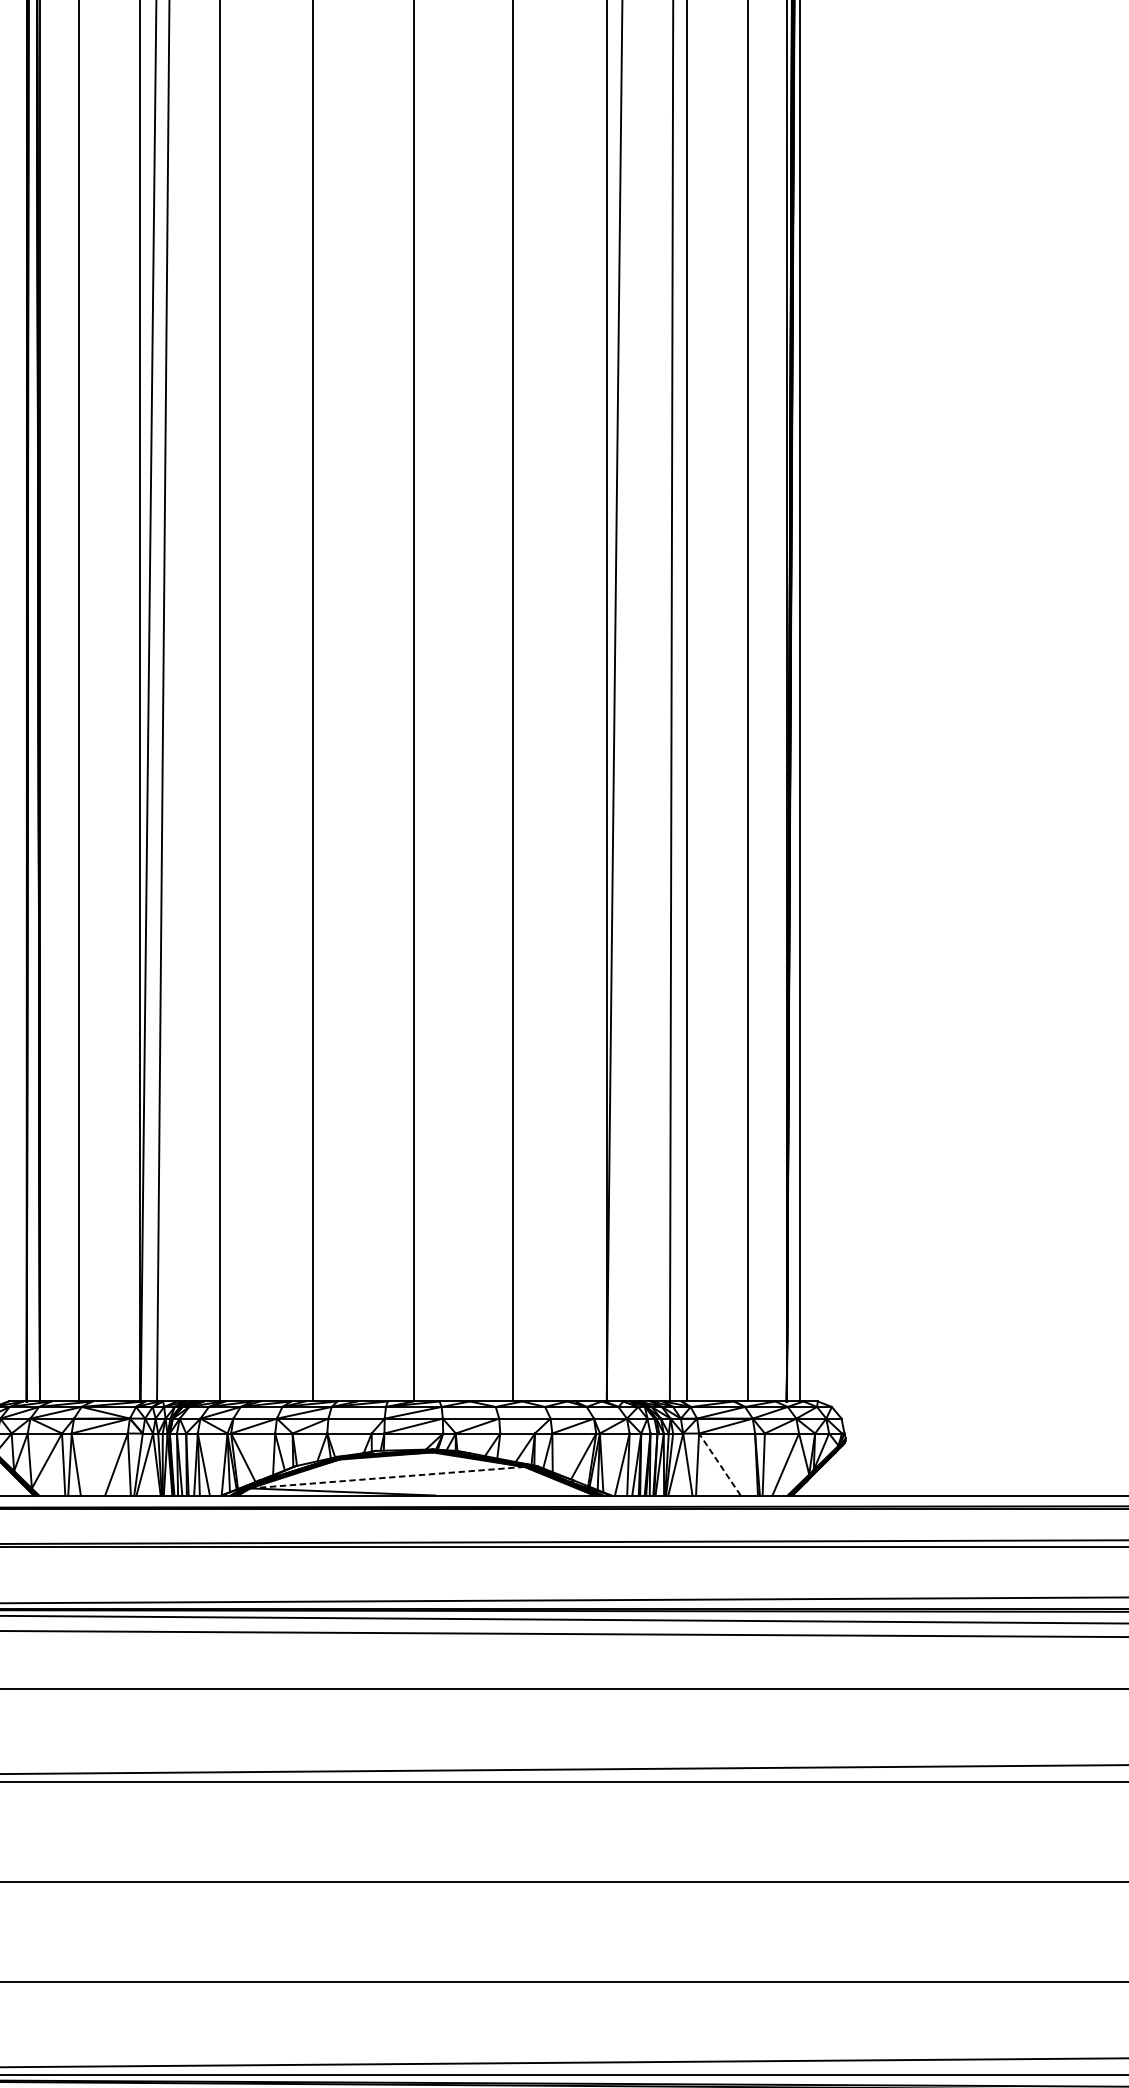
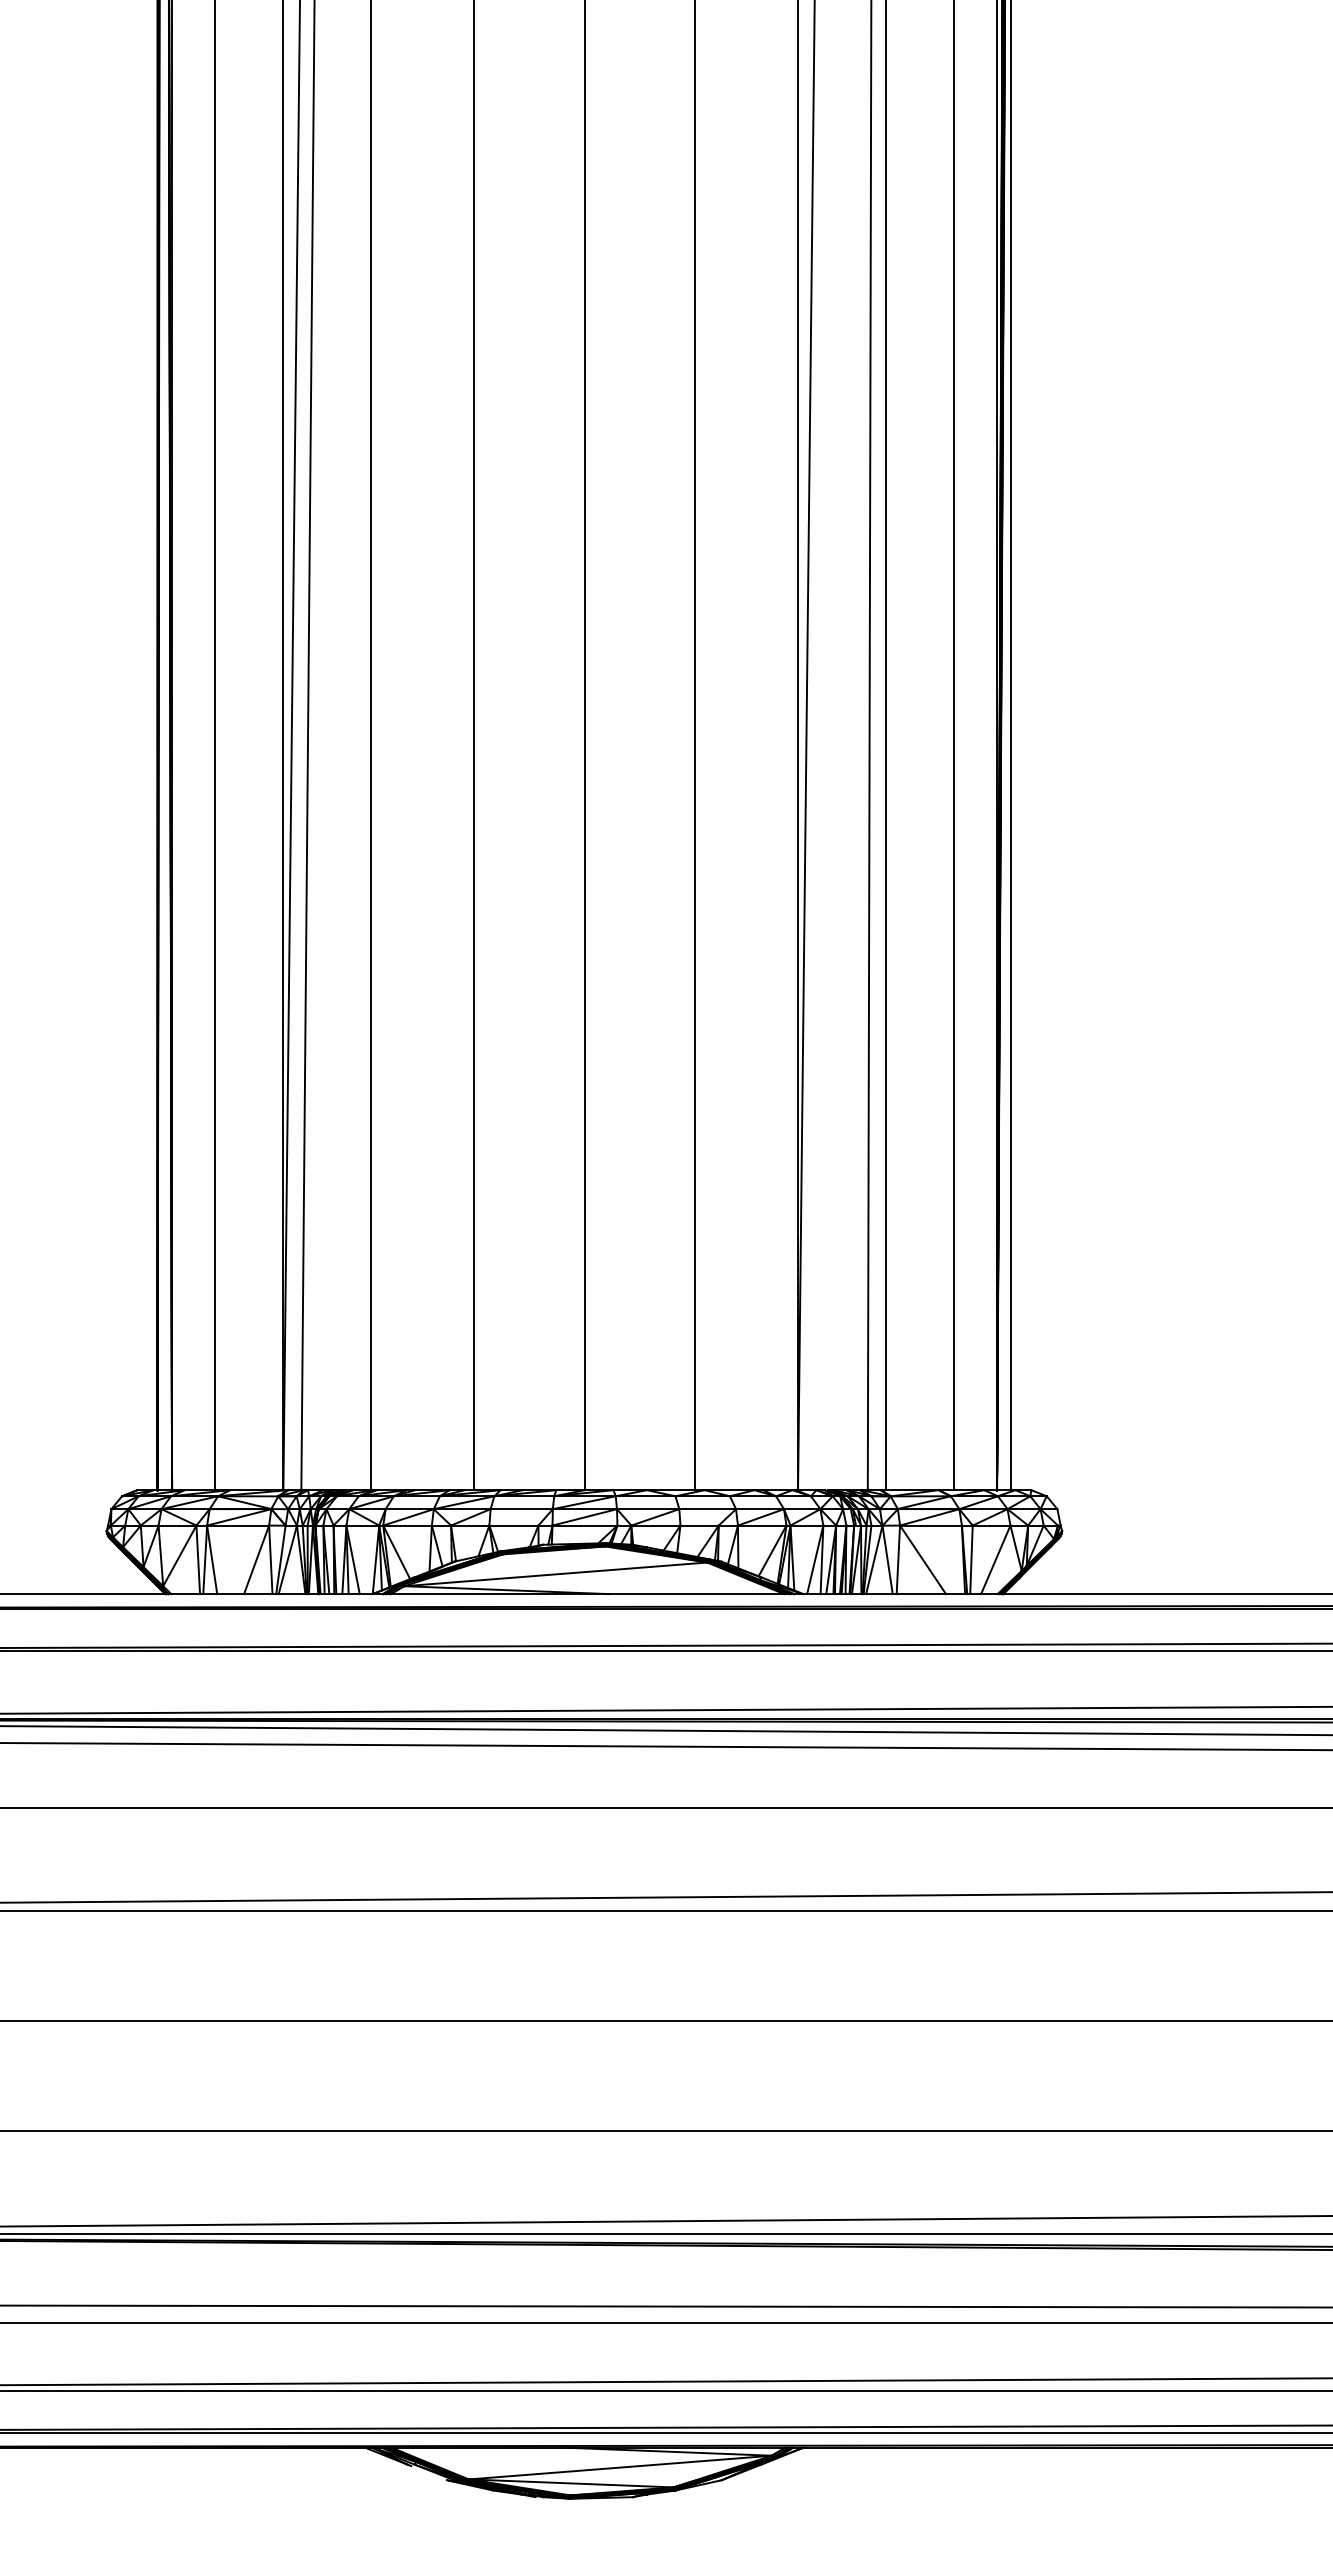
line: (719, 1464) -> (922, 1559), dashed -> solid
line: (387, 1477) -> (555, 1574), dashed -> solid

